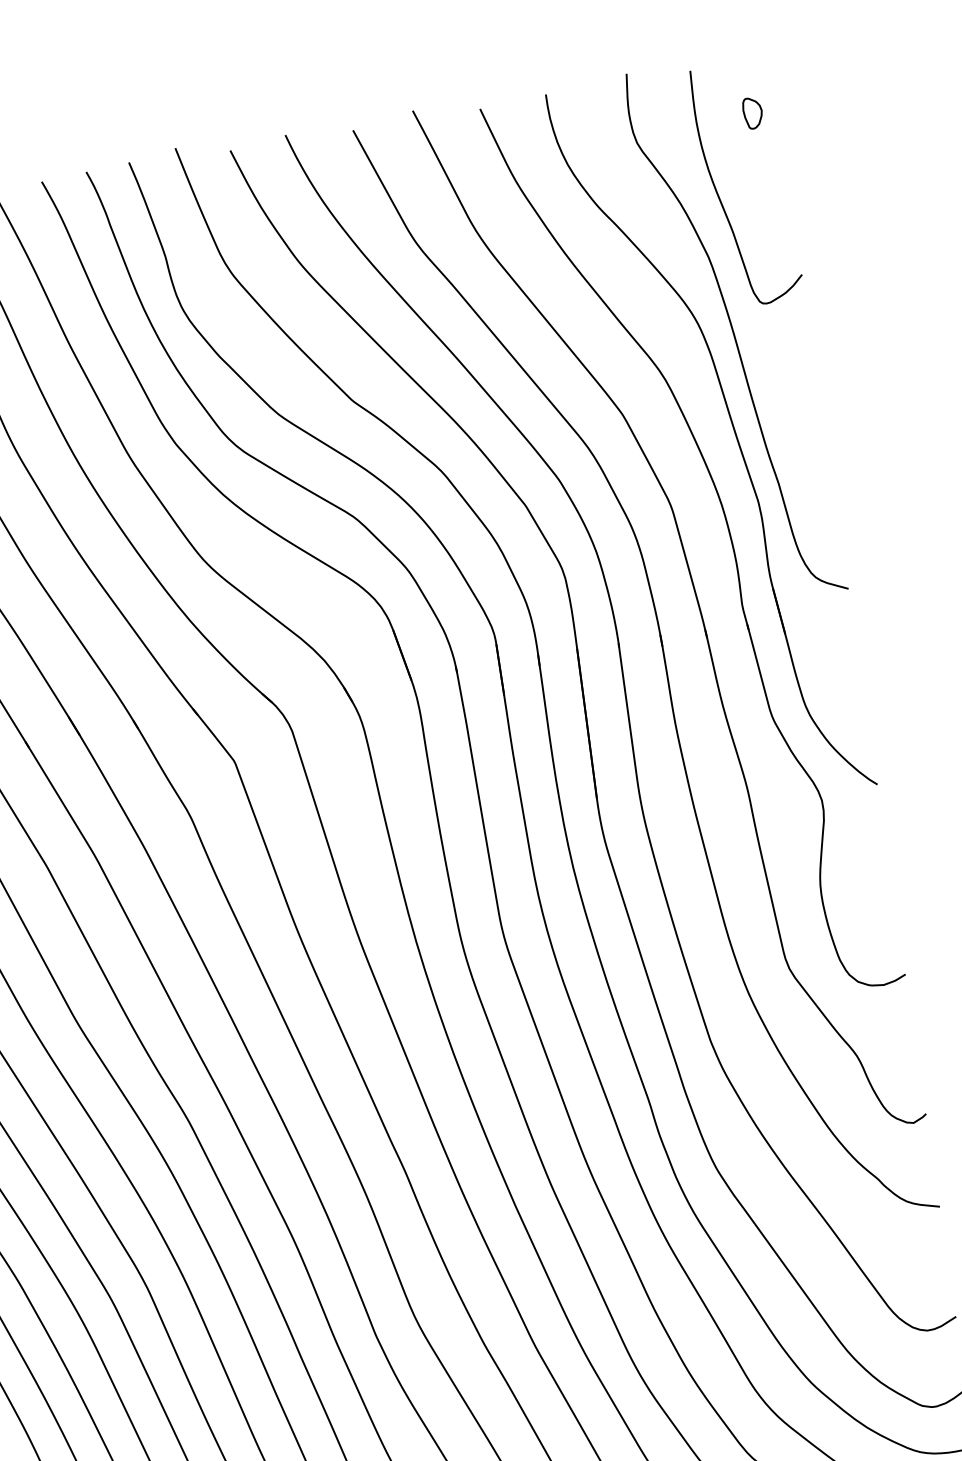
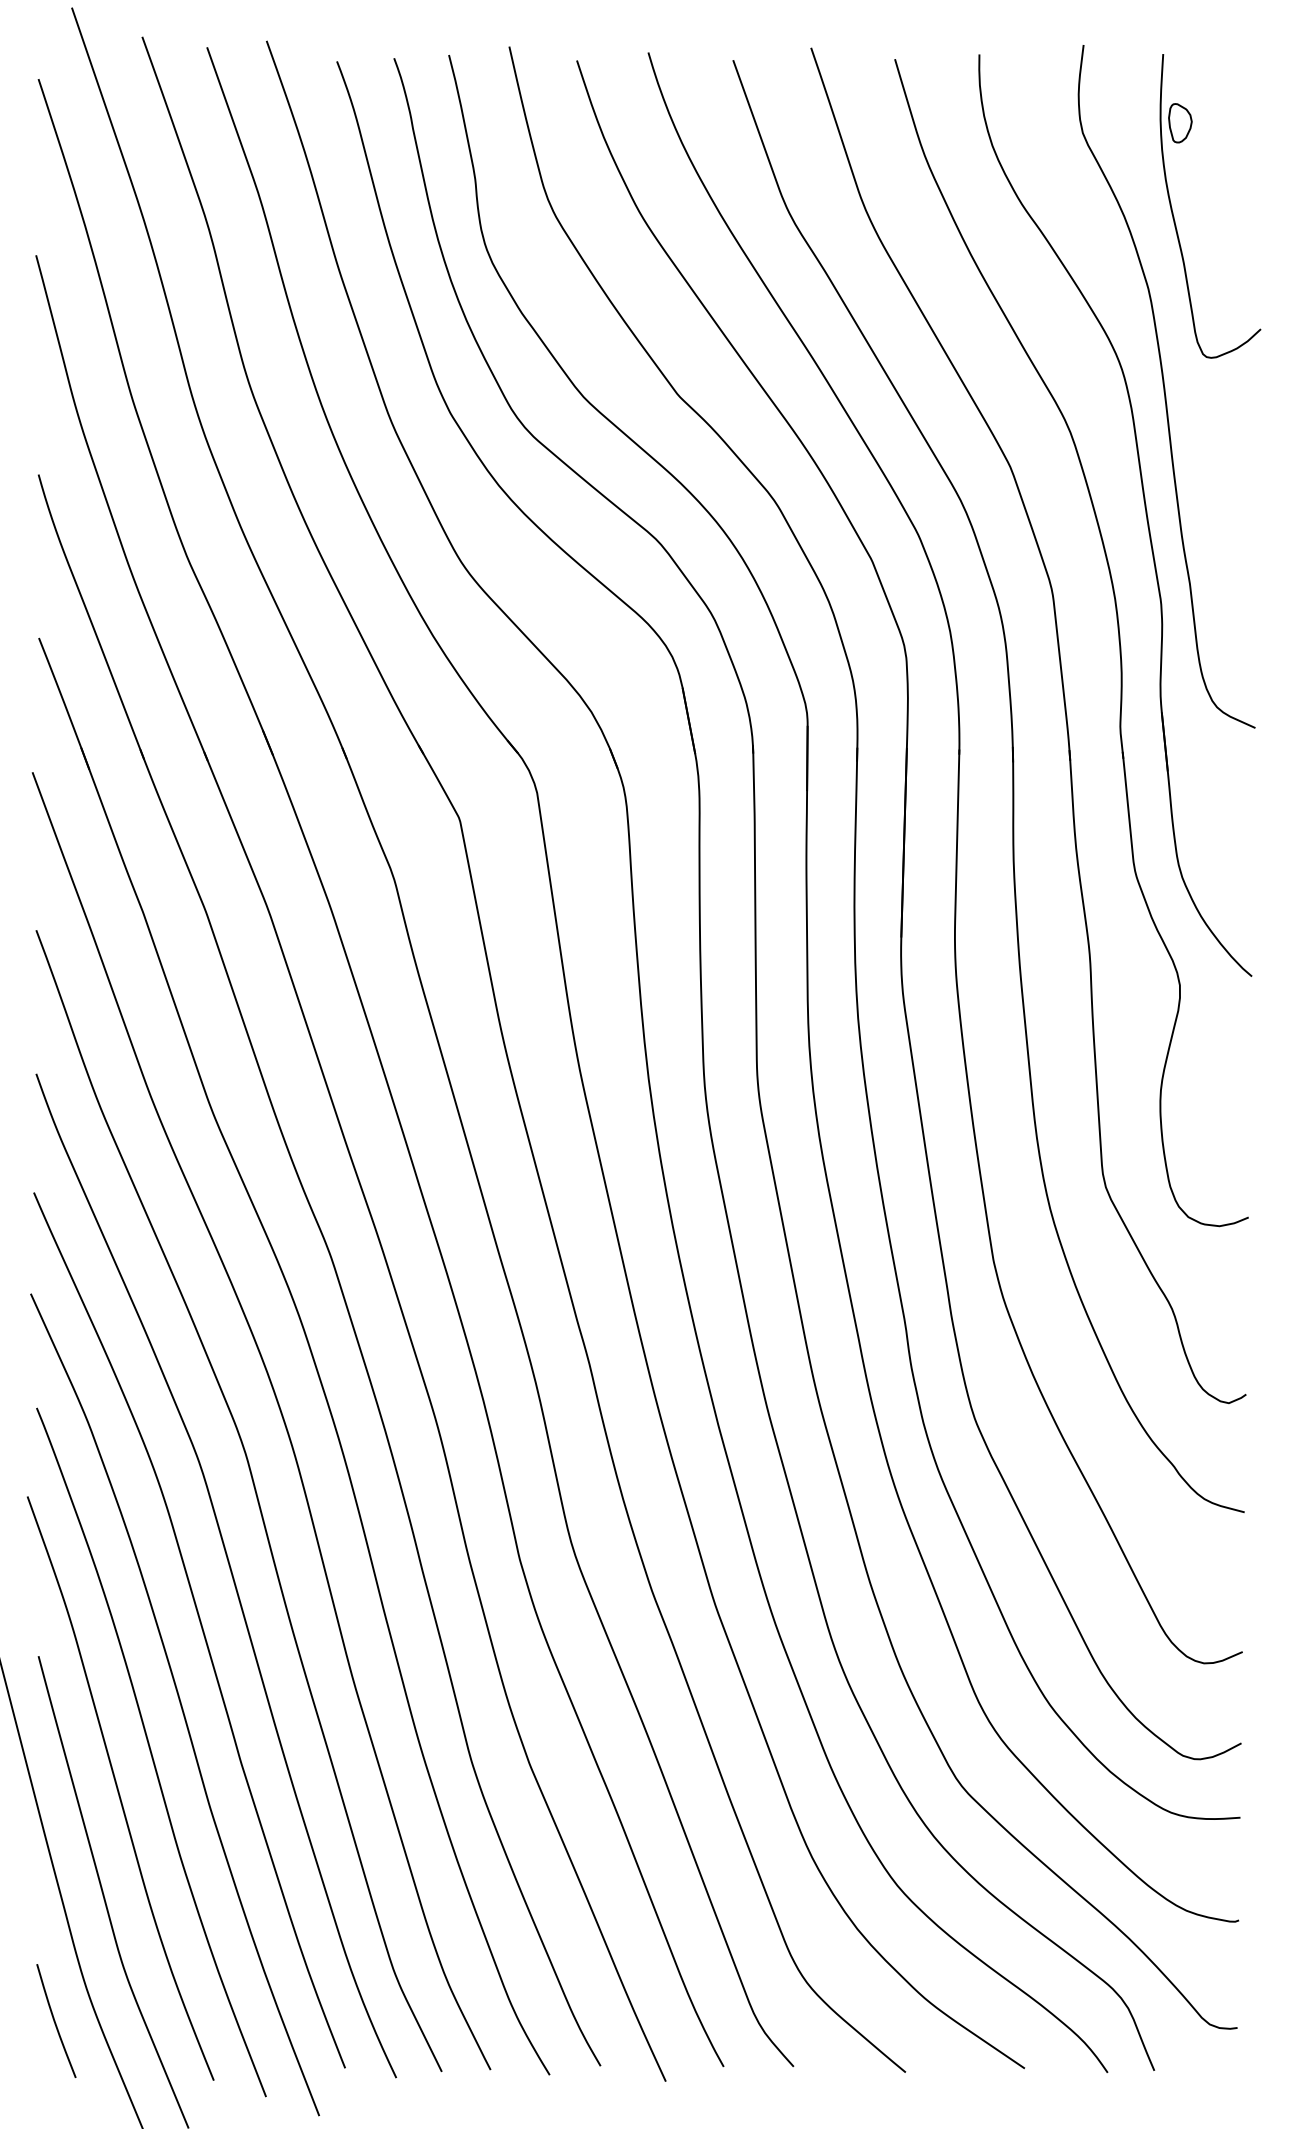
part: (753, 113) -> (1180, 123), moved

